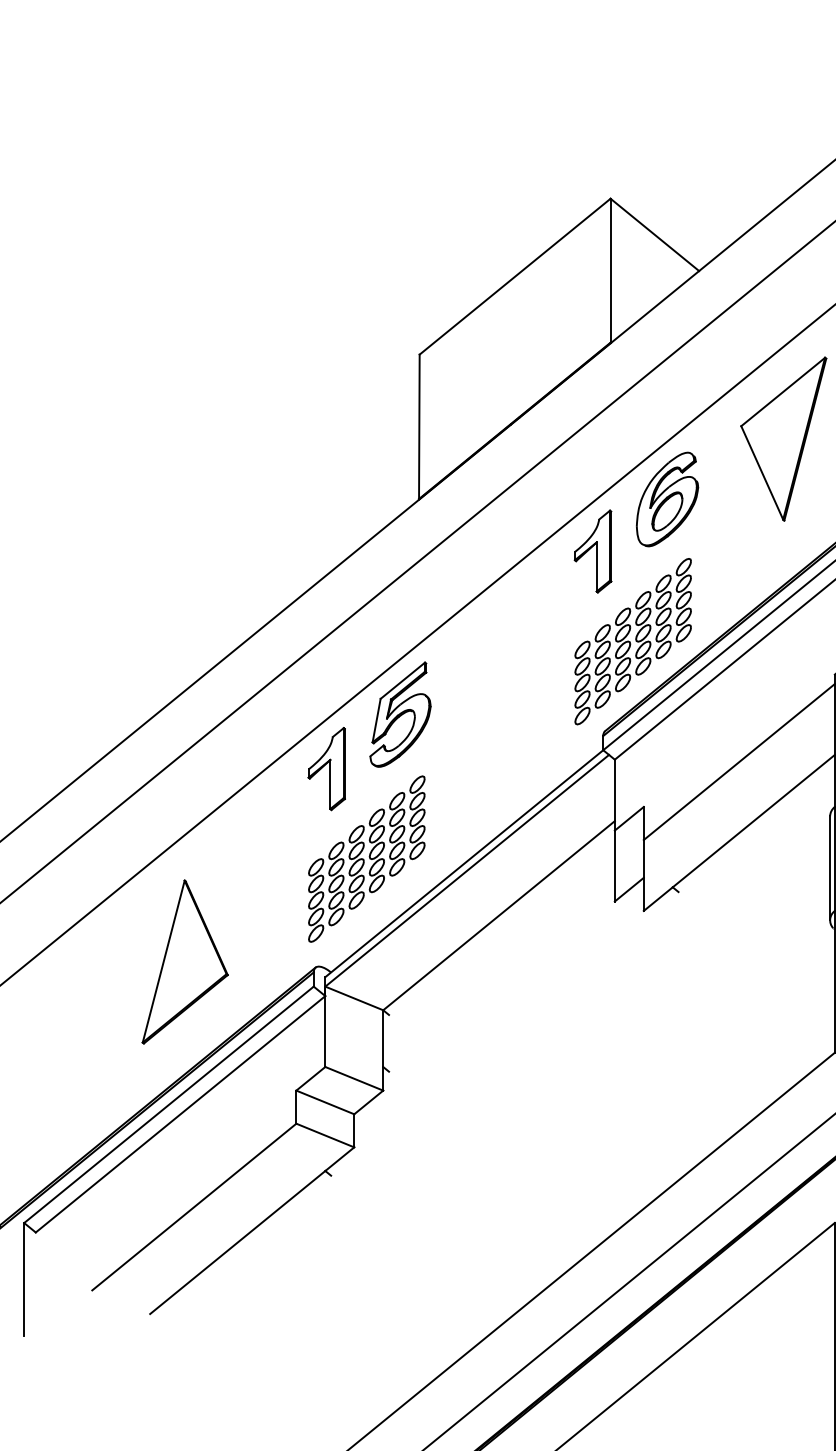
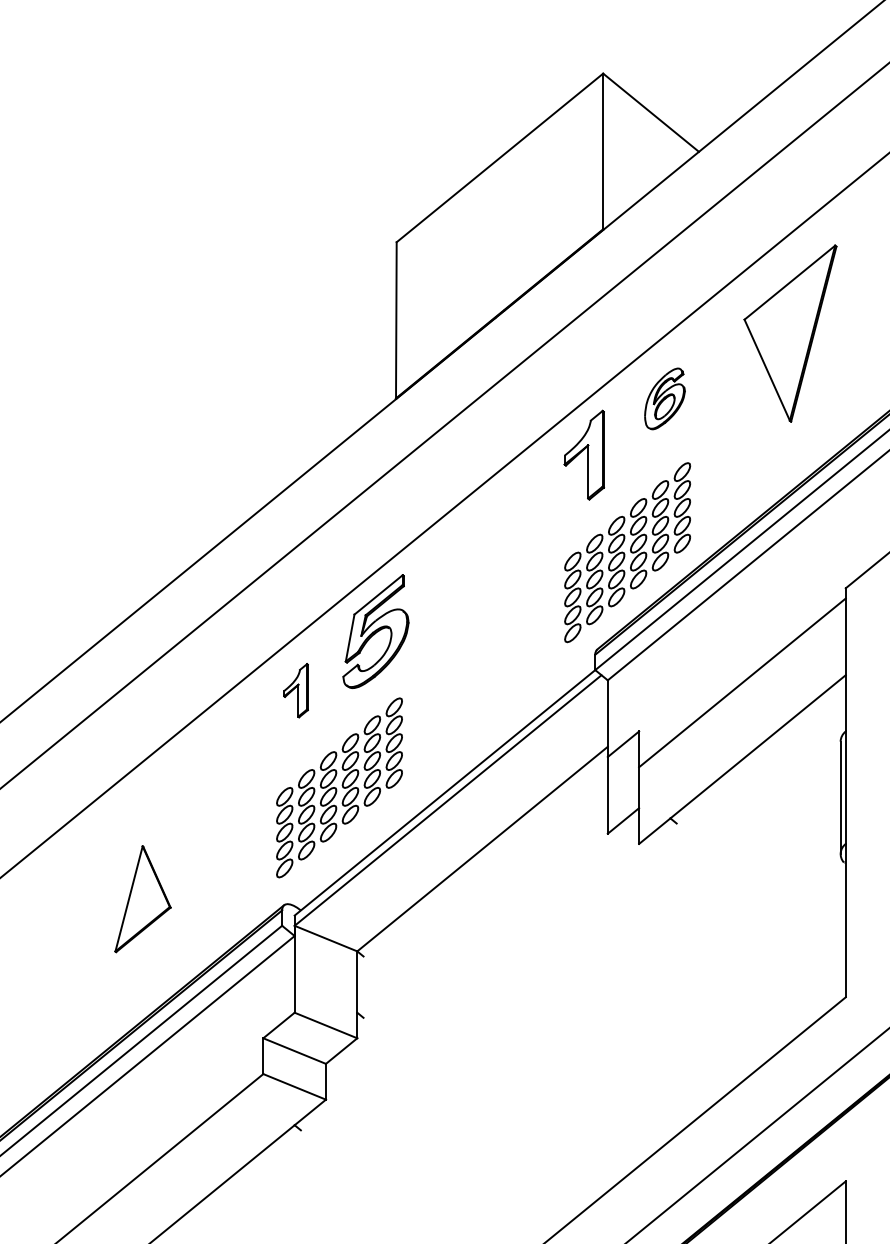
part: (667, 499) -> (664, 398), size x0.6
part: (326, 769) -> (295, 690), size x0.6
part: (184, 961) -> (142, 898), size x0.6

